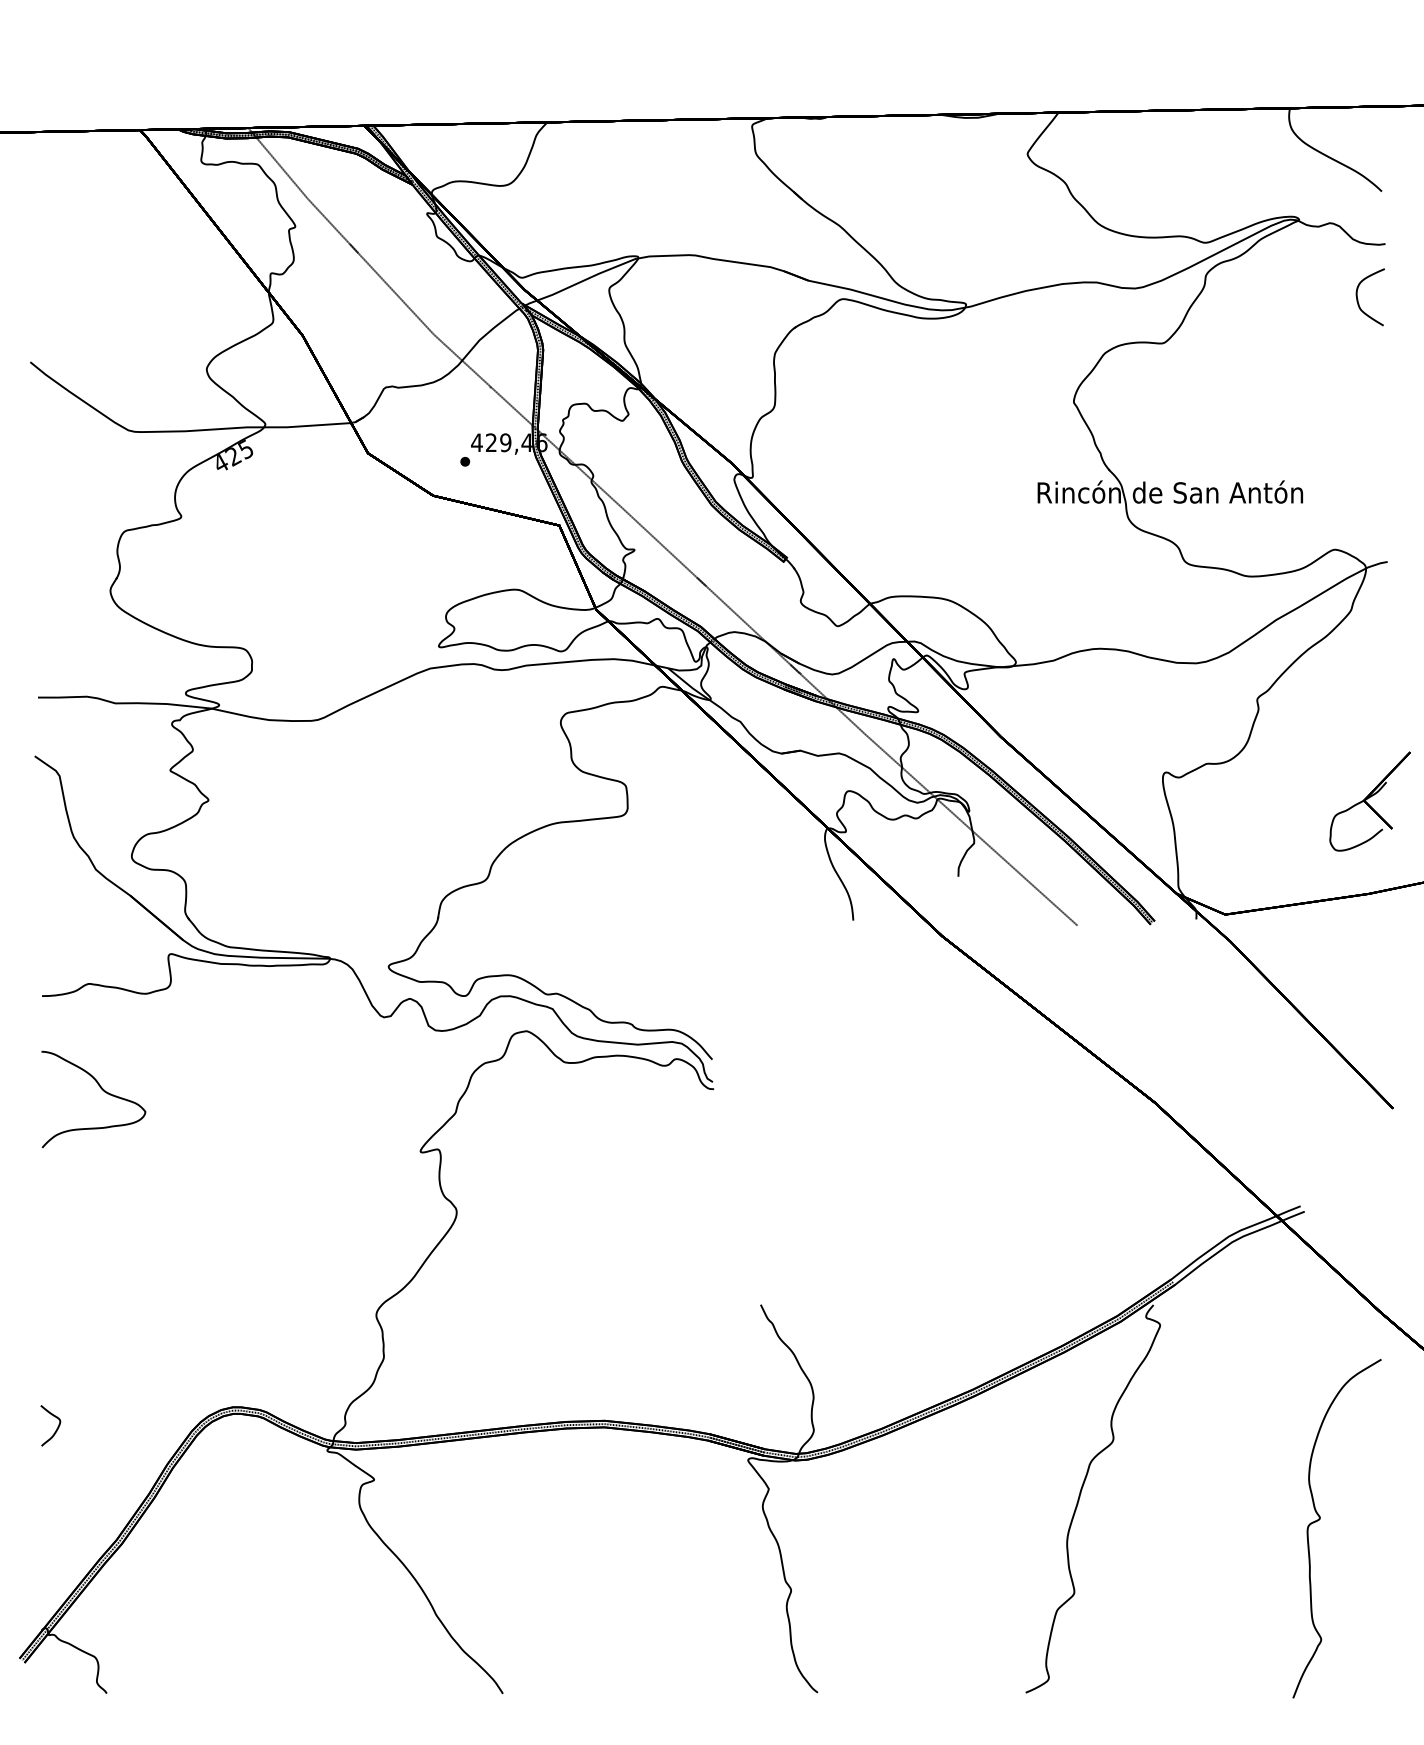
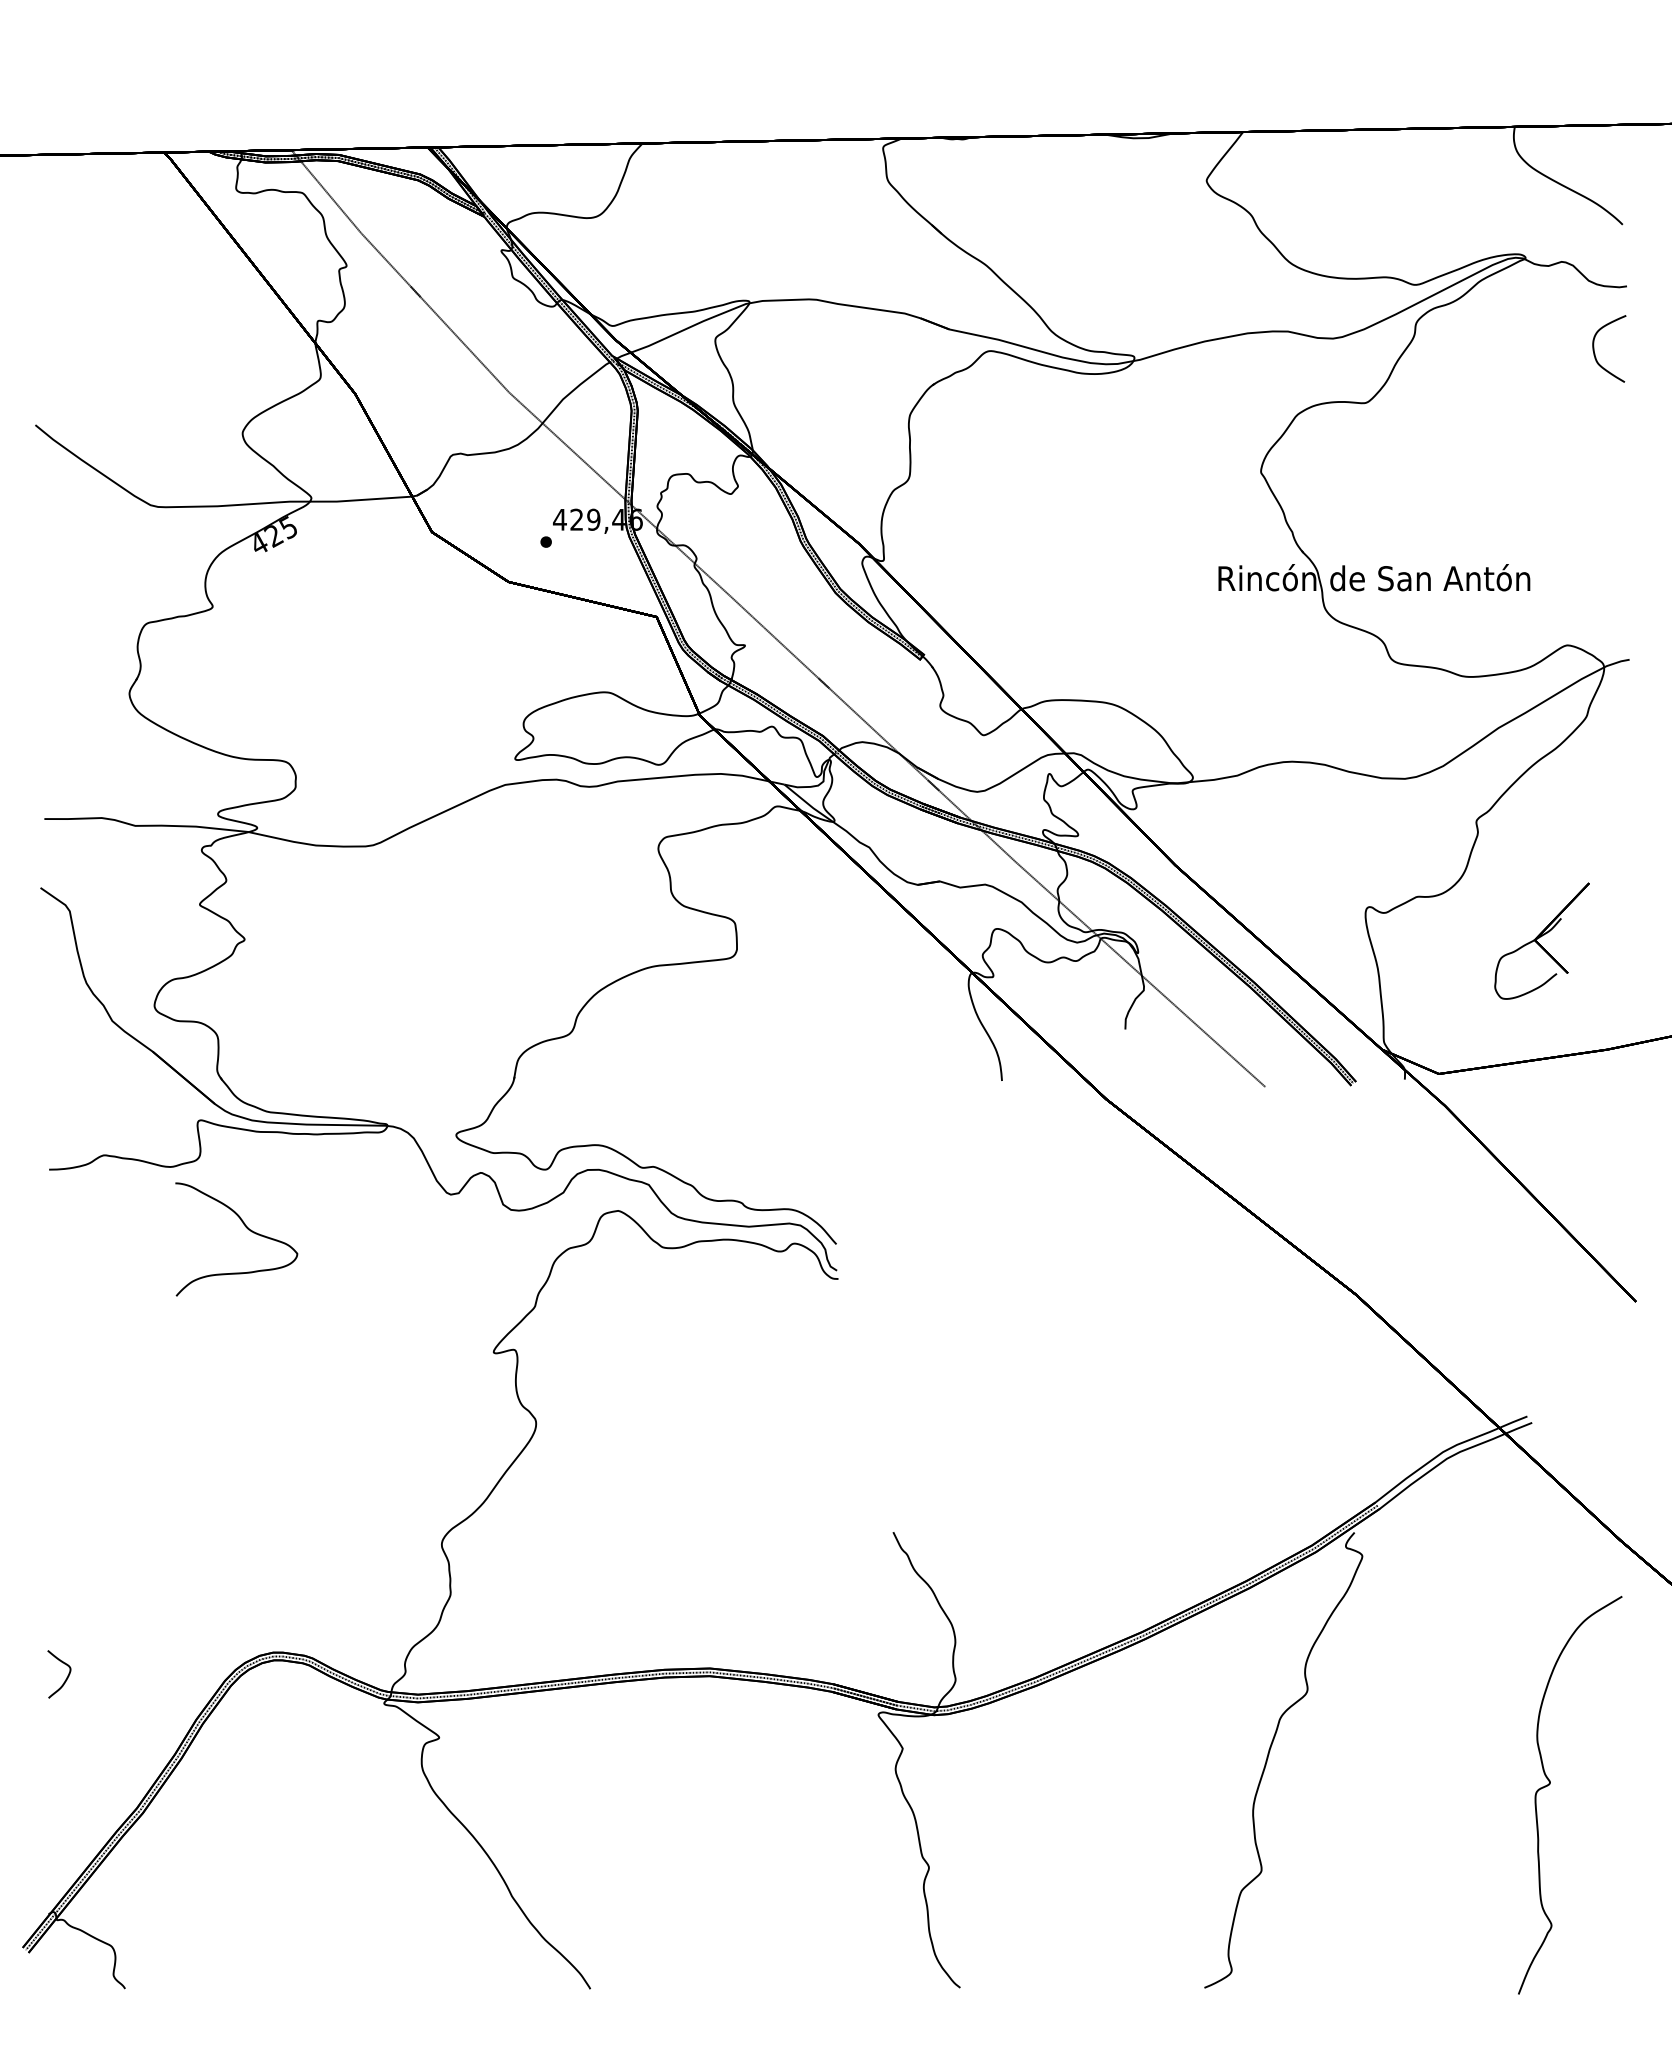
part: (1369, 801) -> (1541, 941), moved
curve: (102, 1090) -> (246, 1228), moved

